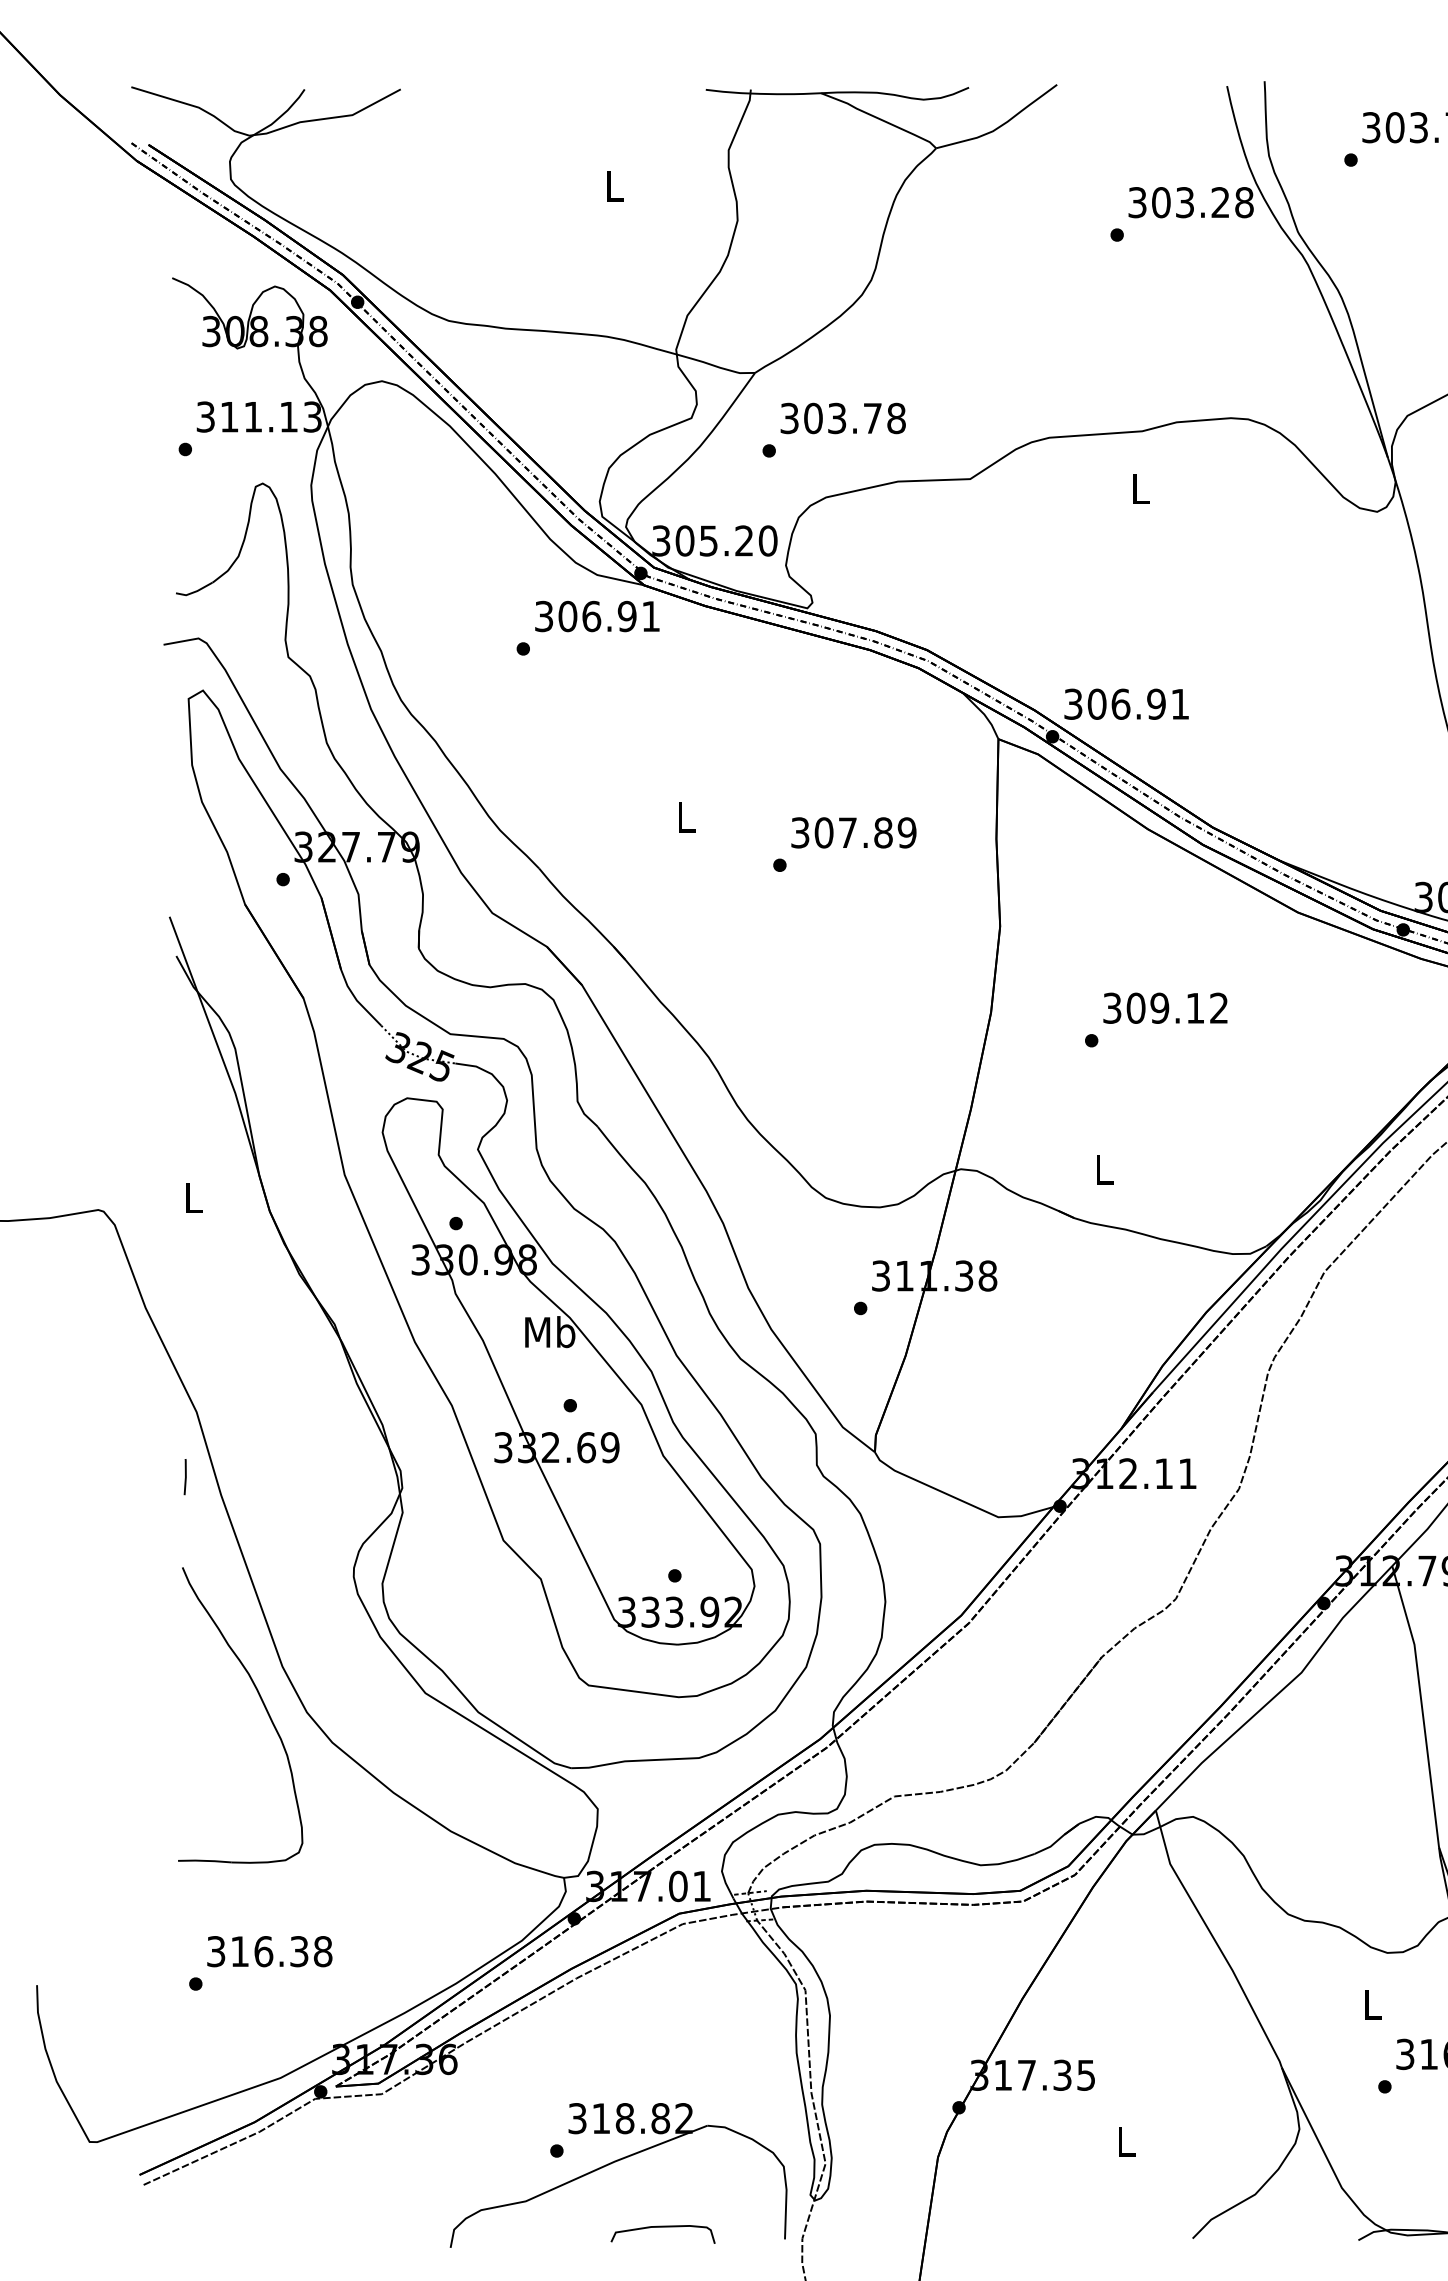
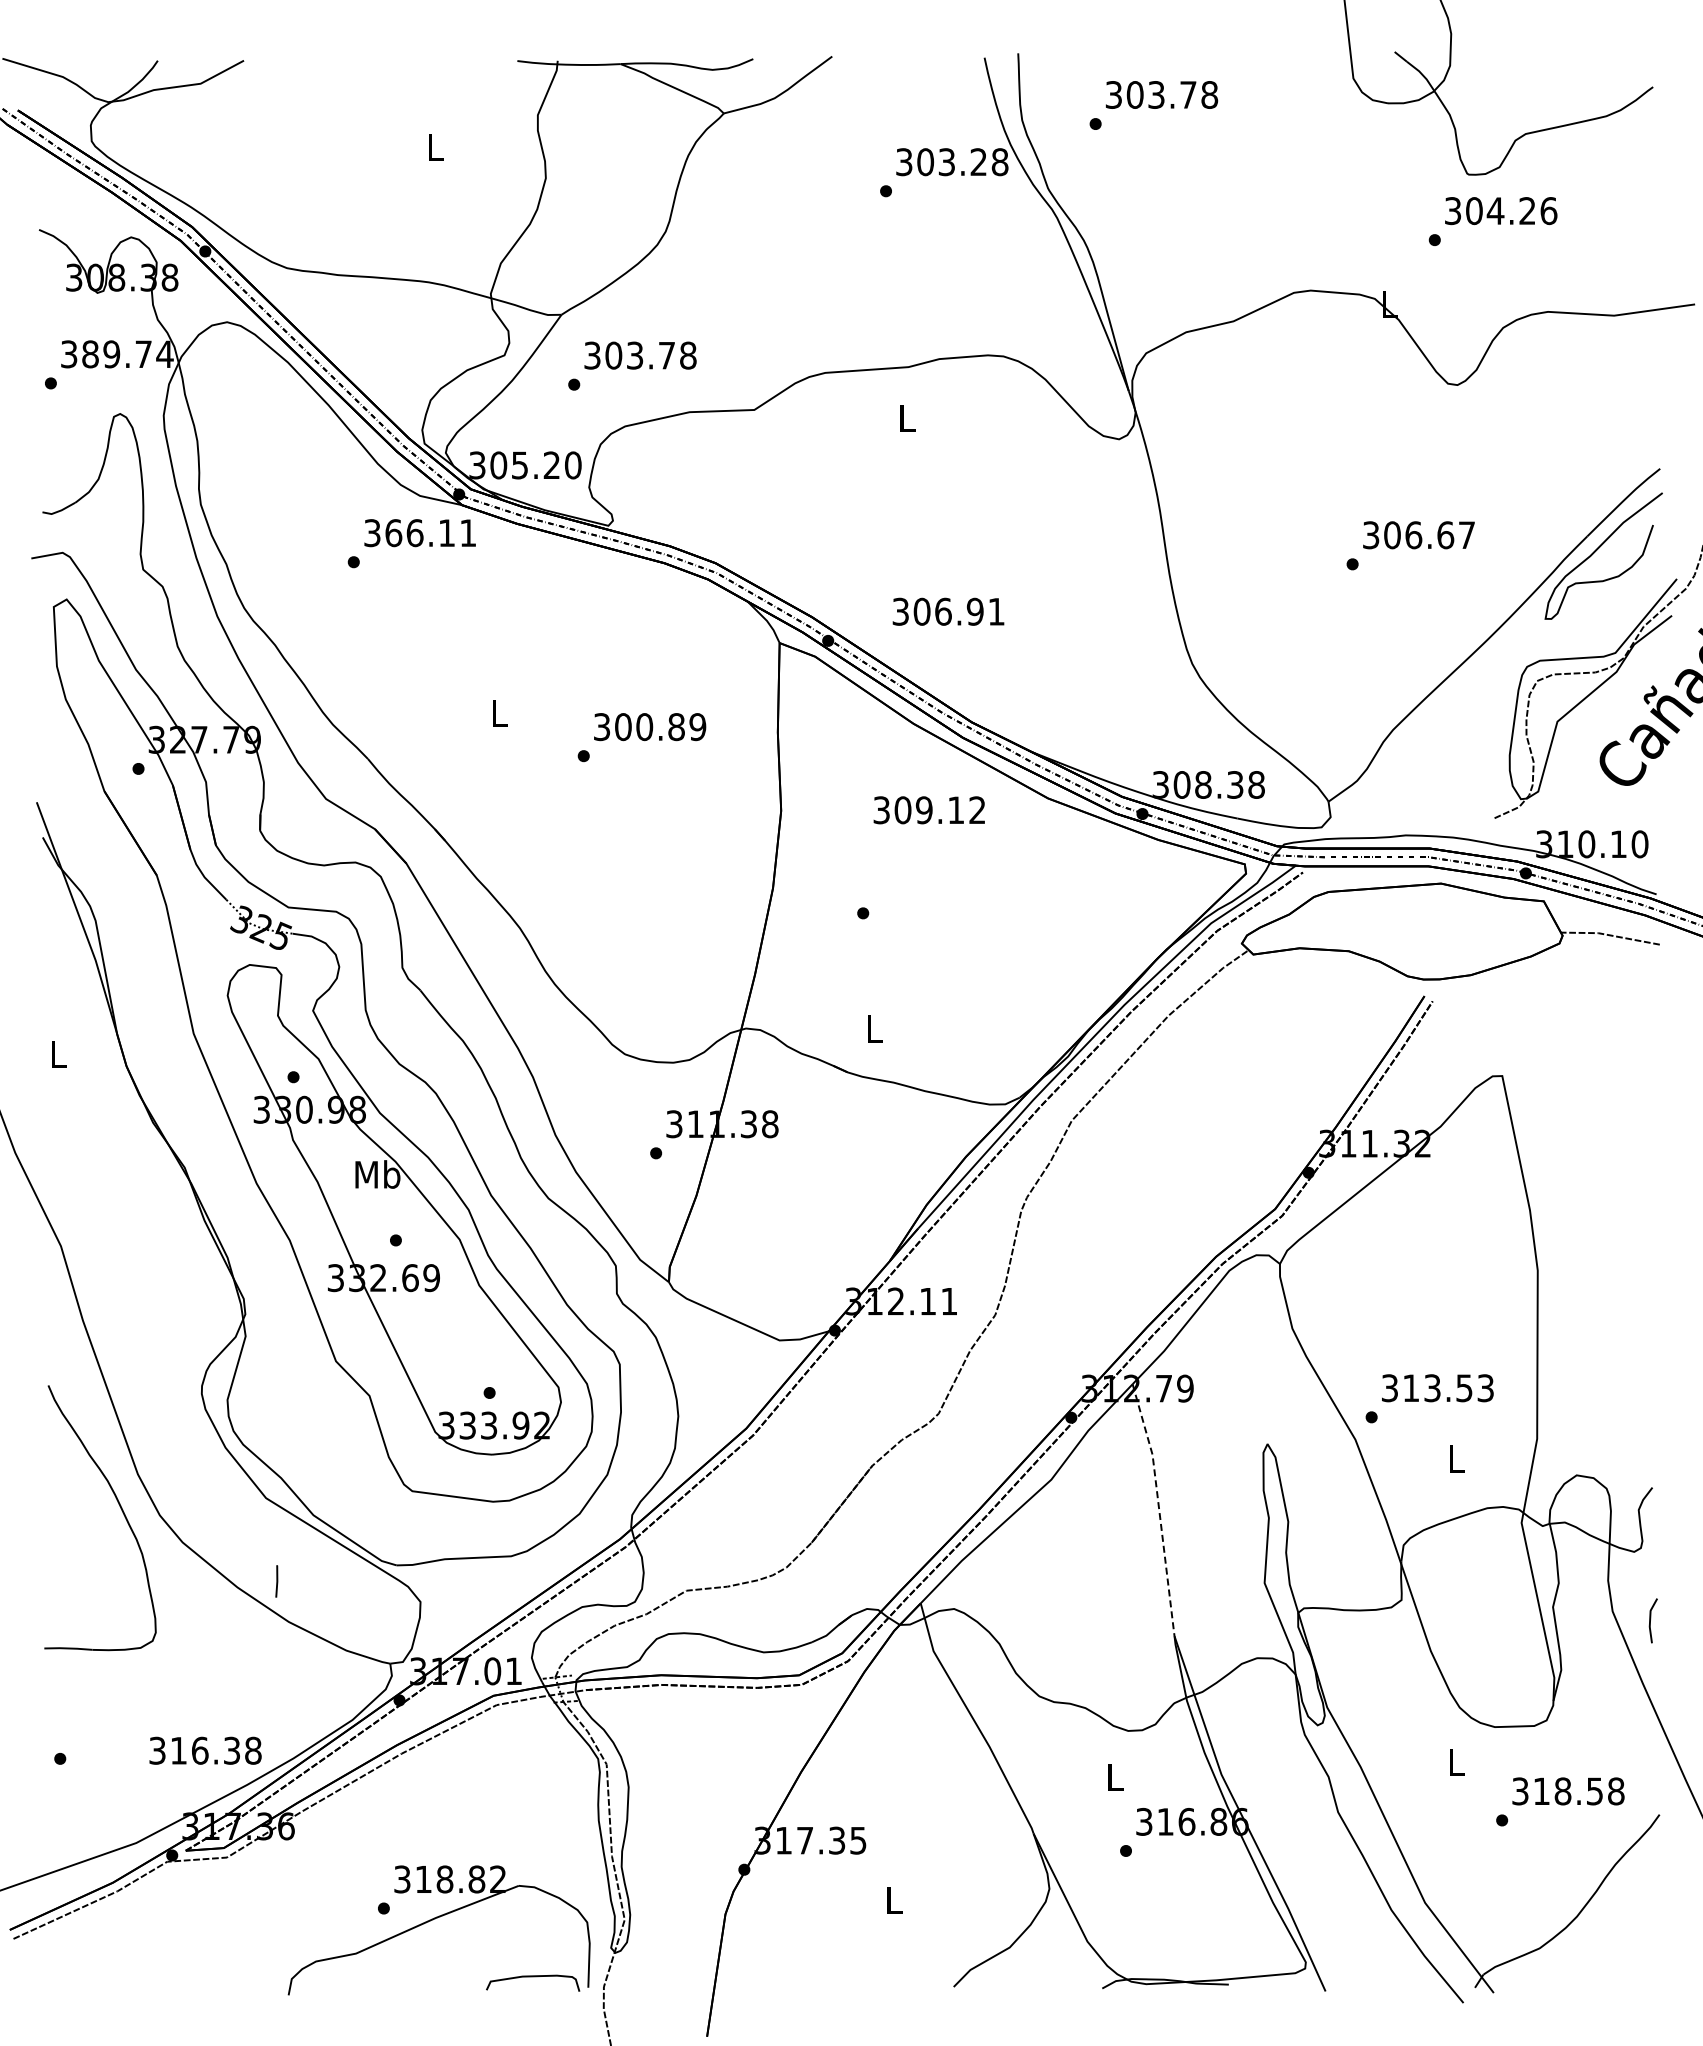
text: (270, 417) -> (127, 354), 311.13 -> 389.74
text: (597, 616) -> (420, 533), 306.91 -> 366.11
text: (1126, 703) -> (948, 611), moved
text: (847, 833) -> (644, 727), 307.89 -> 300.89
text: (1164, 1008) -> (928, 810), moved
line: (184, 1477) -> (276, 1581), moved
line: (1422, 1704) -> (1159, 1508), solid -> dashed
text: (269, 1951) -> (205, 1750), moved
curve: (663, 2227) -> (533, 1977), moved

